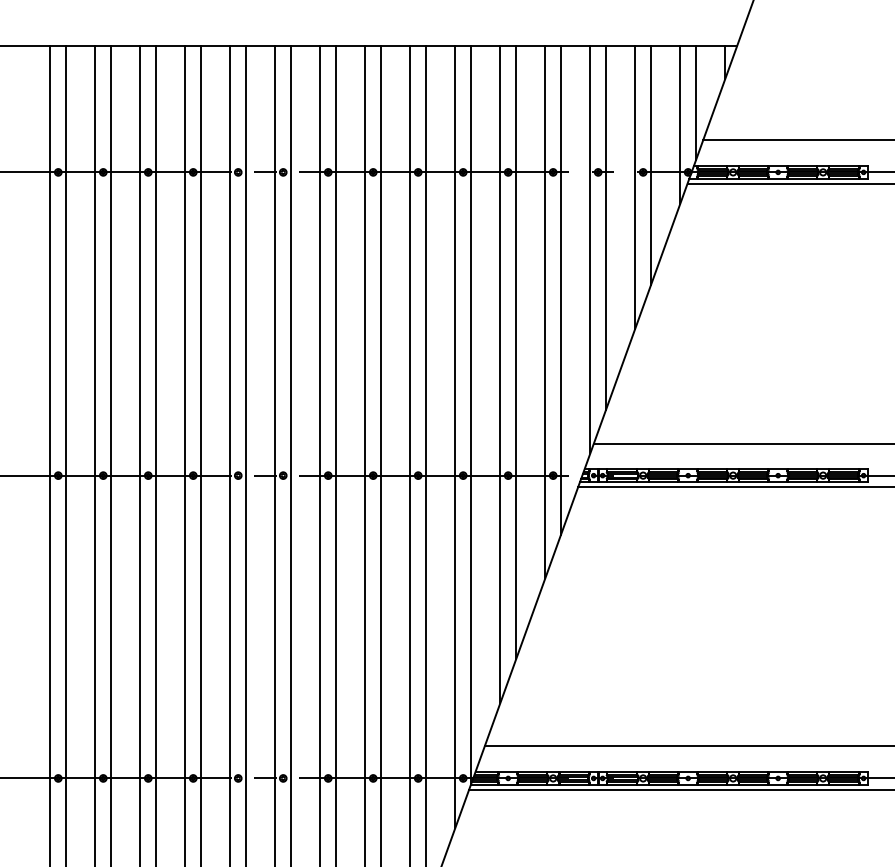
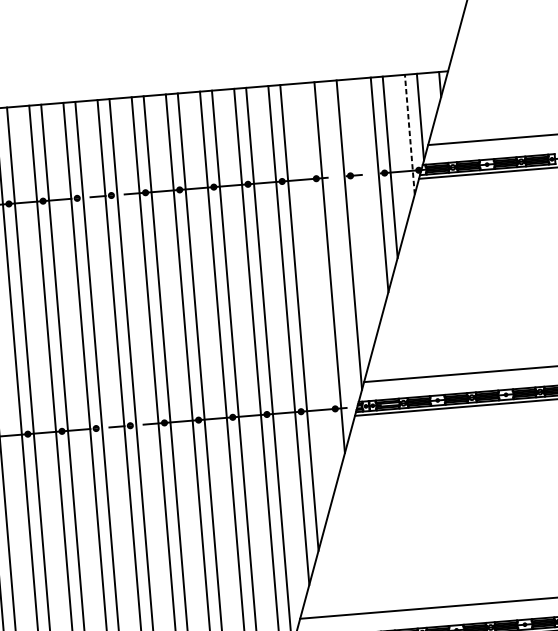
line: (680, 124) -> (409, 134), solid -> dashed
line: (606, 227) -> (360, 217), removed
line: (545, 312) -> (319, 285), removed

